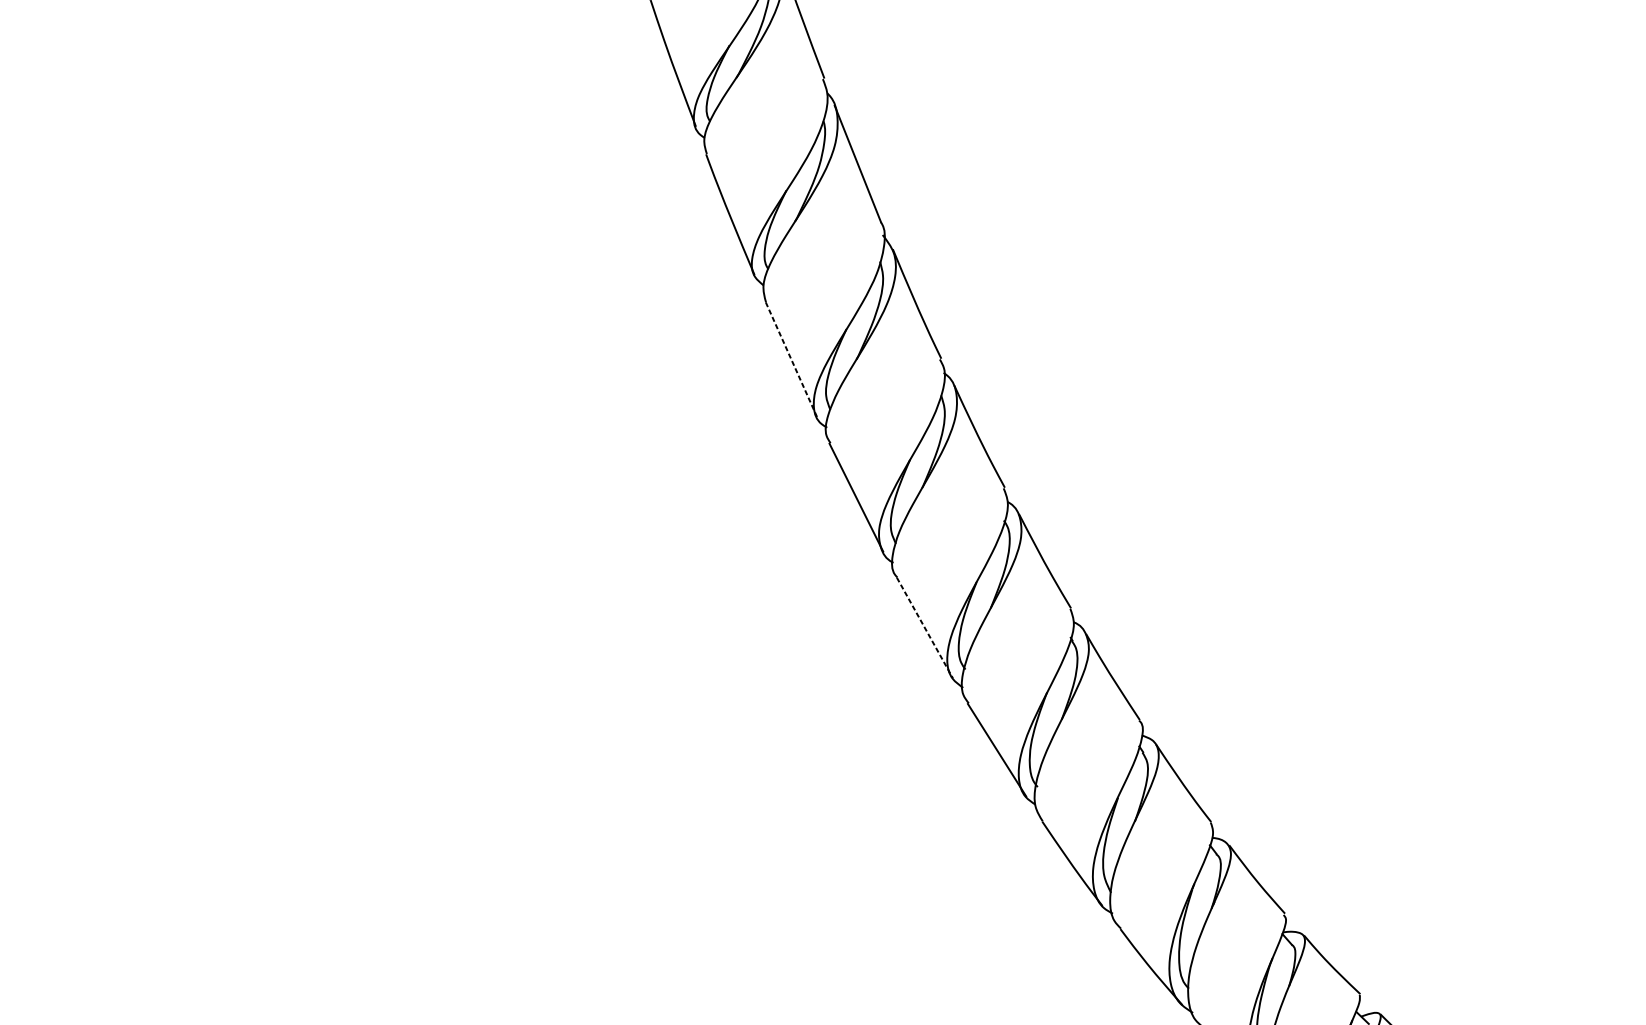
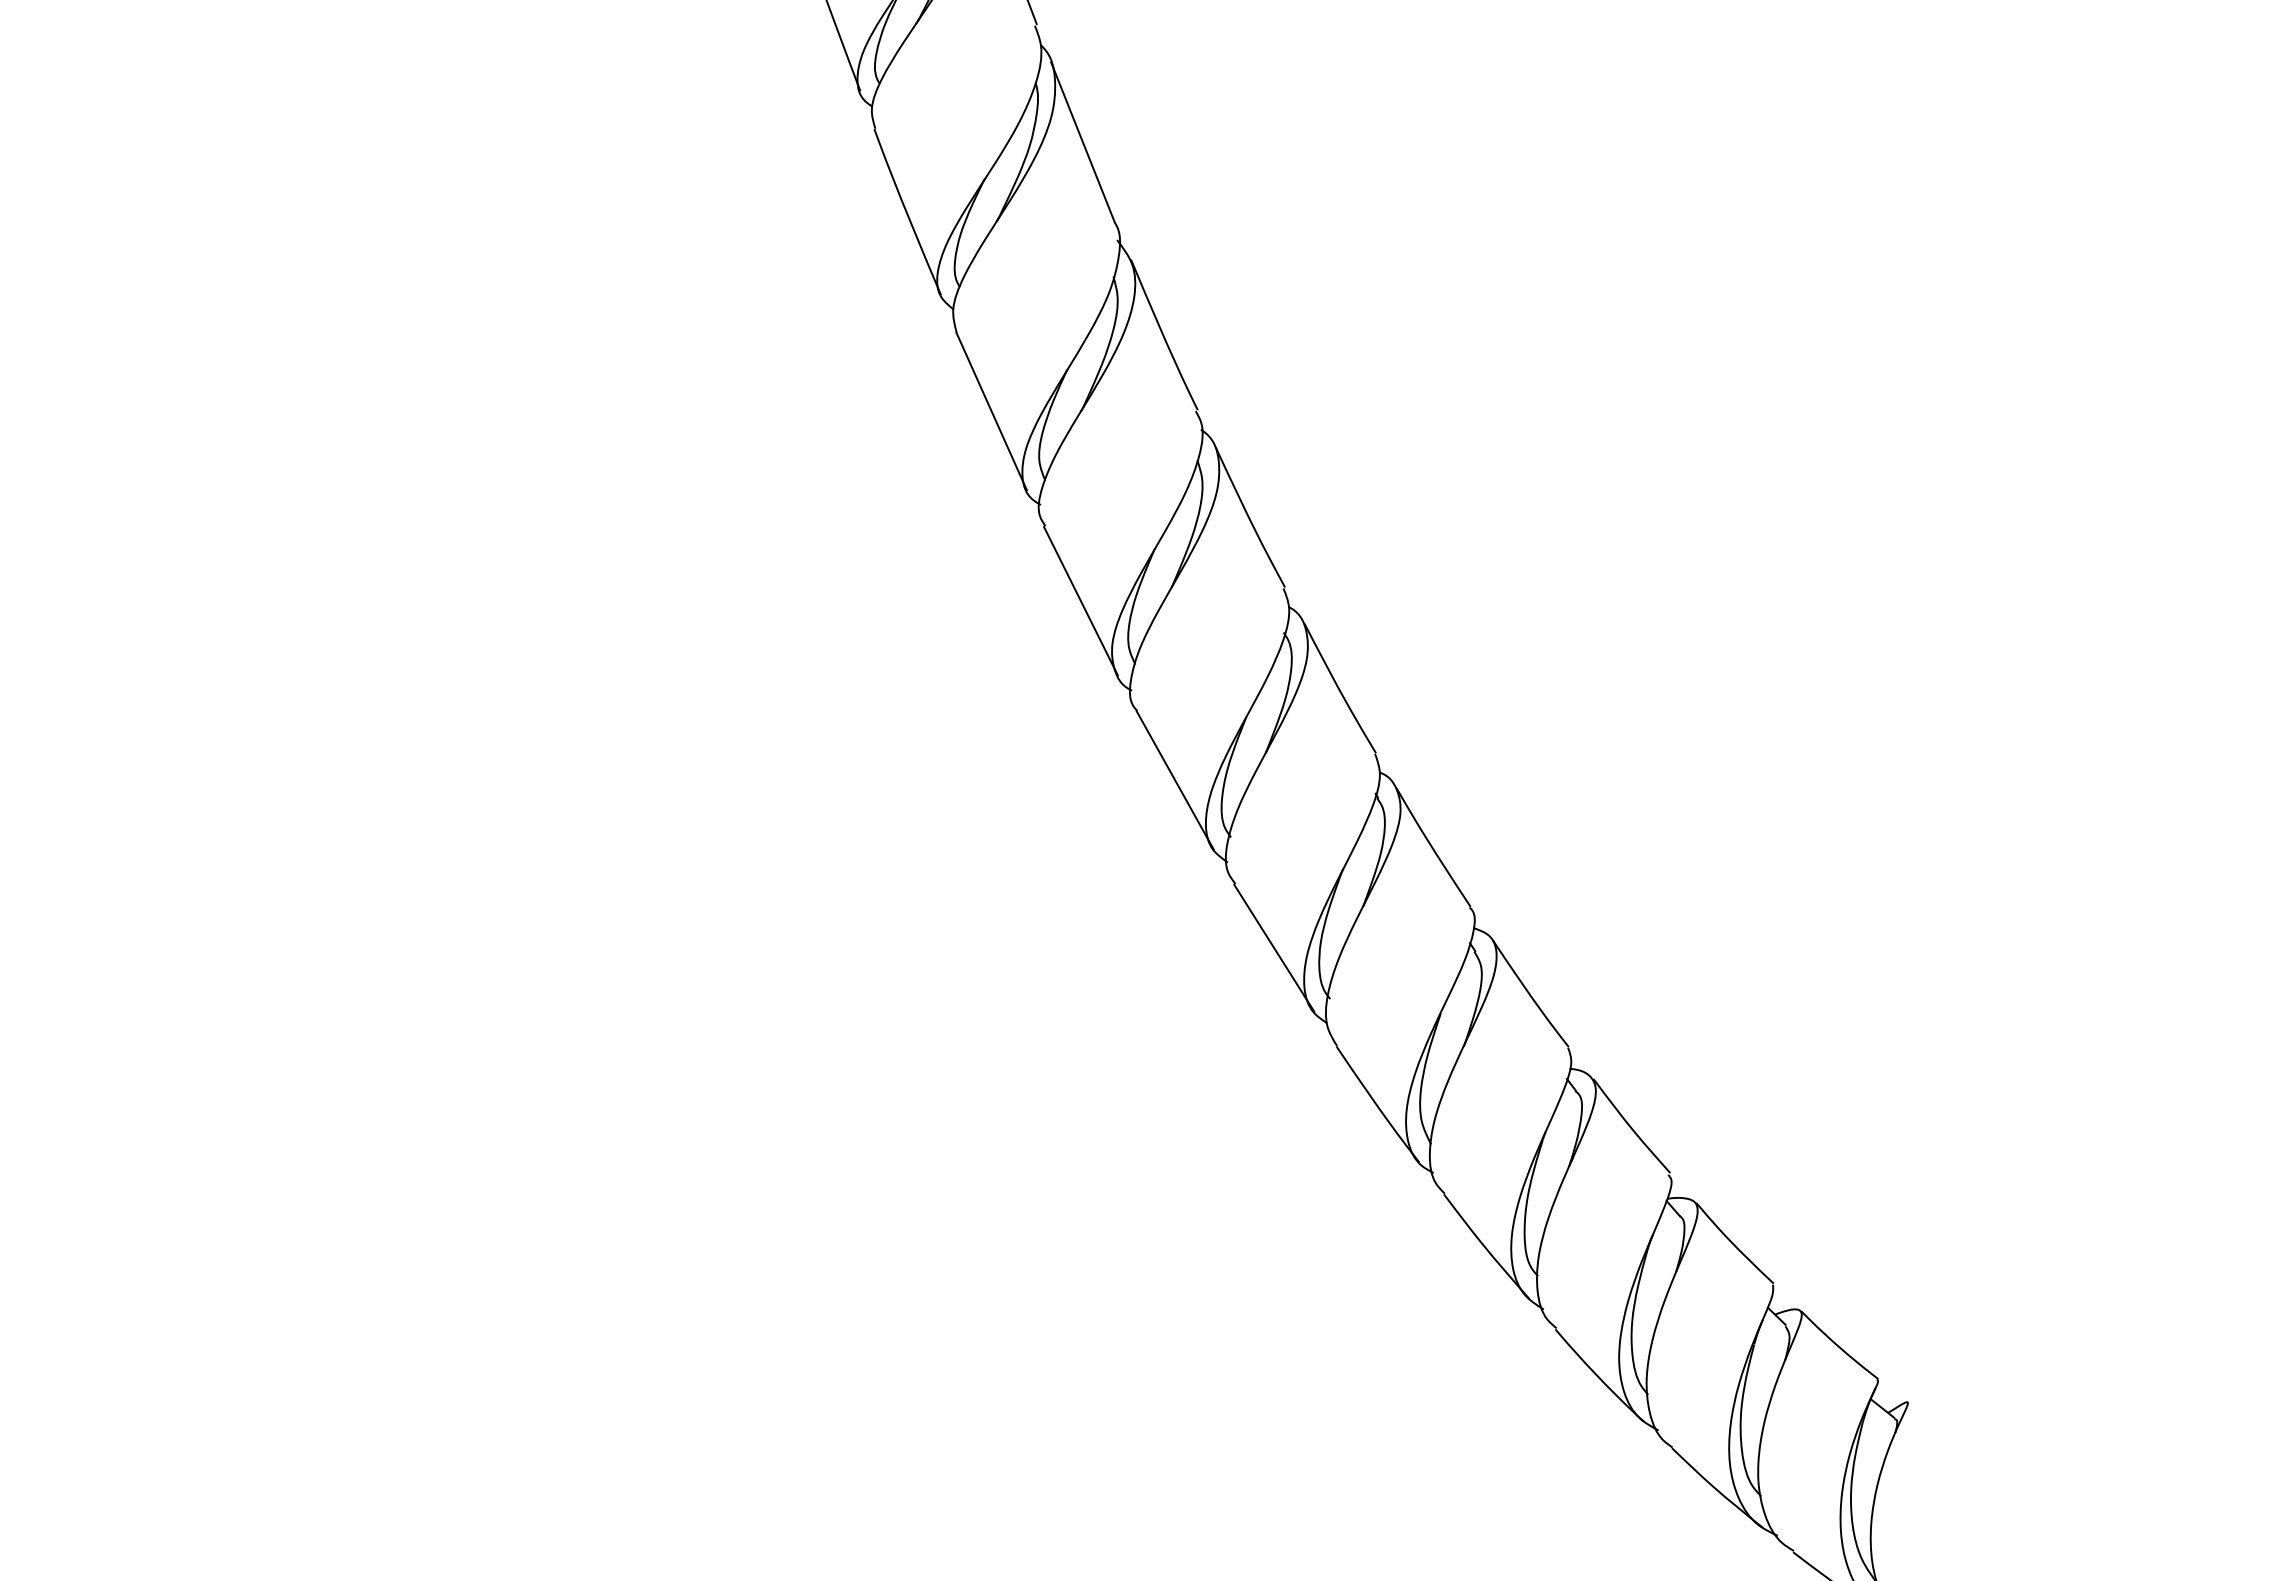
line: (791, 359) -> (991, 411), dashed -> solid
line: (925, 628) -> (1175, 780), dashed -> solid

